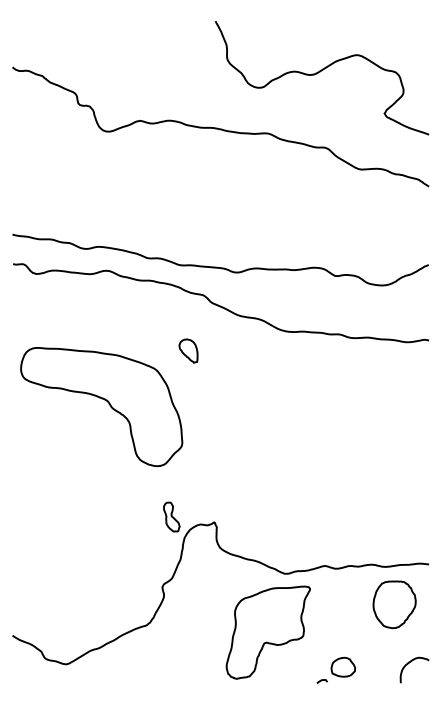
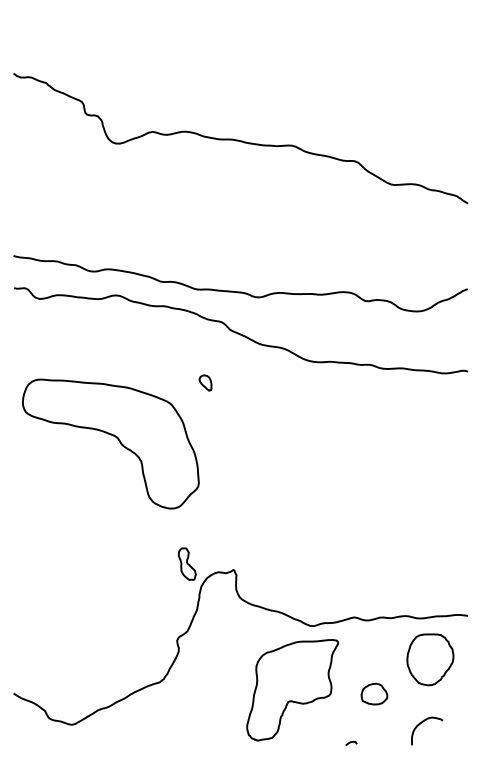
curve: (320, 72) -> (349, 79), removed
part: (188, 350) -> (205, 382), size x0.6
curve: (411, 662) -> (423, 722), moved
part: (342, 666) -> (373, 693), moved

